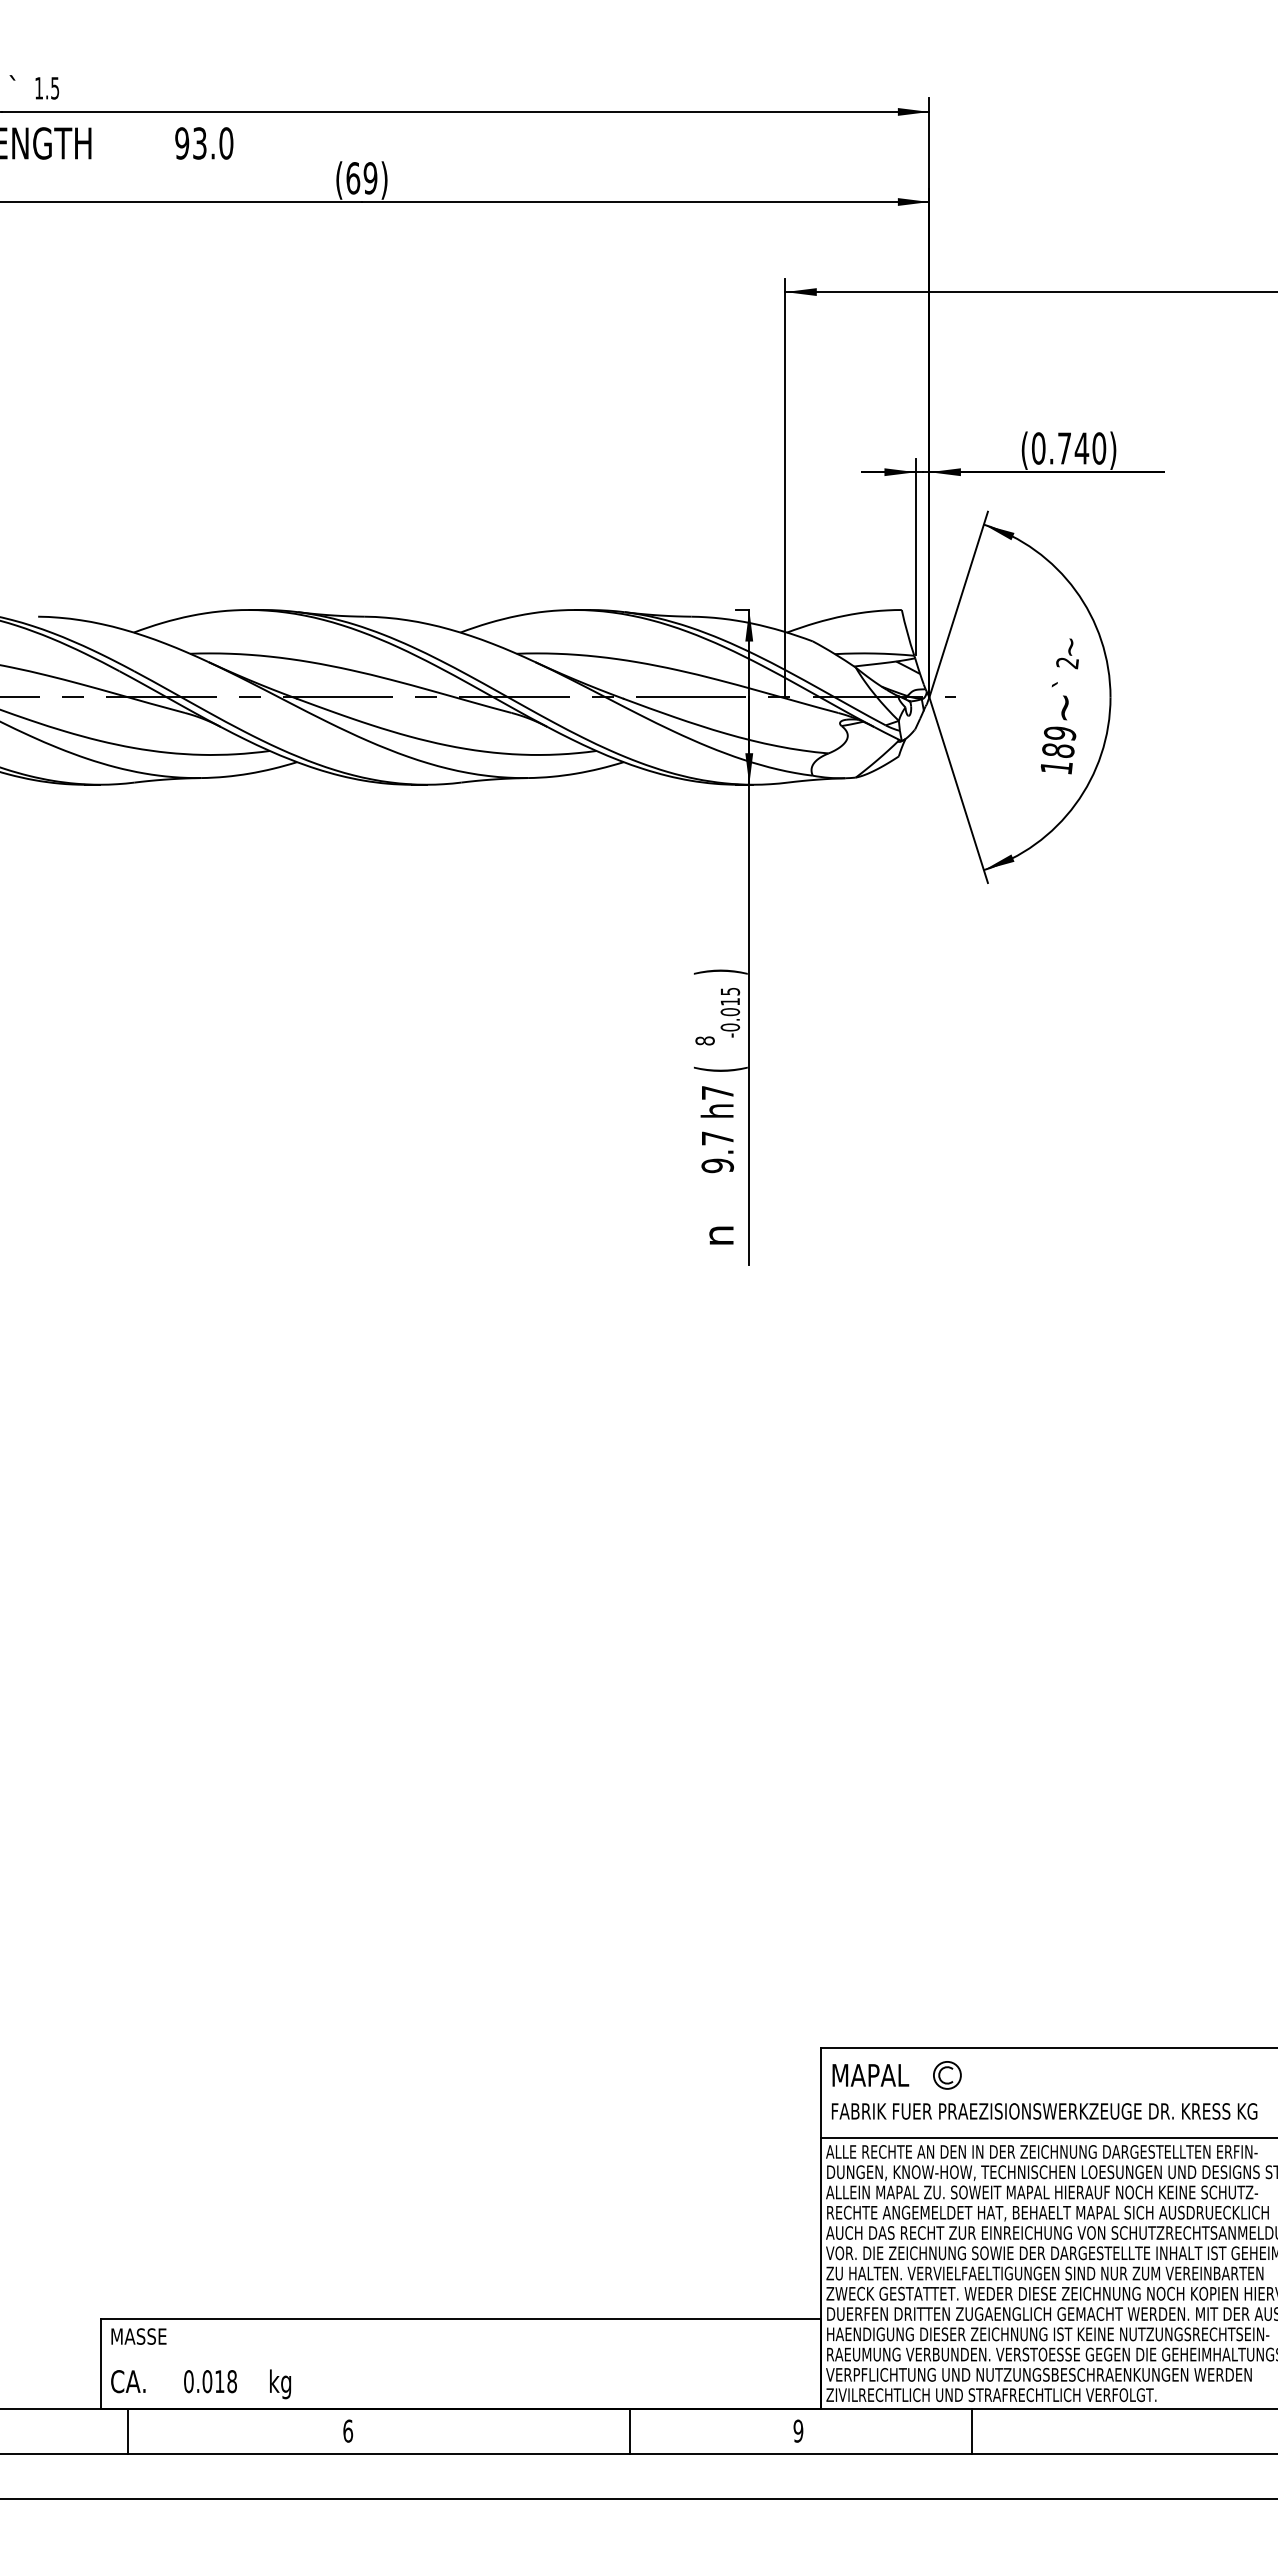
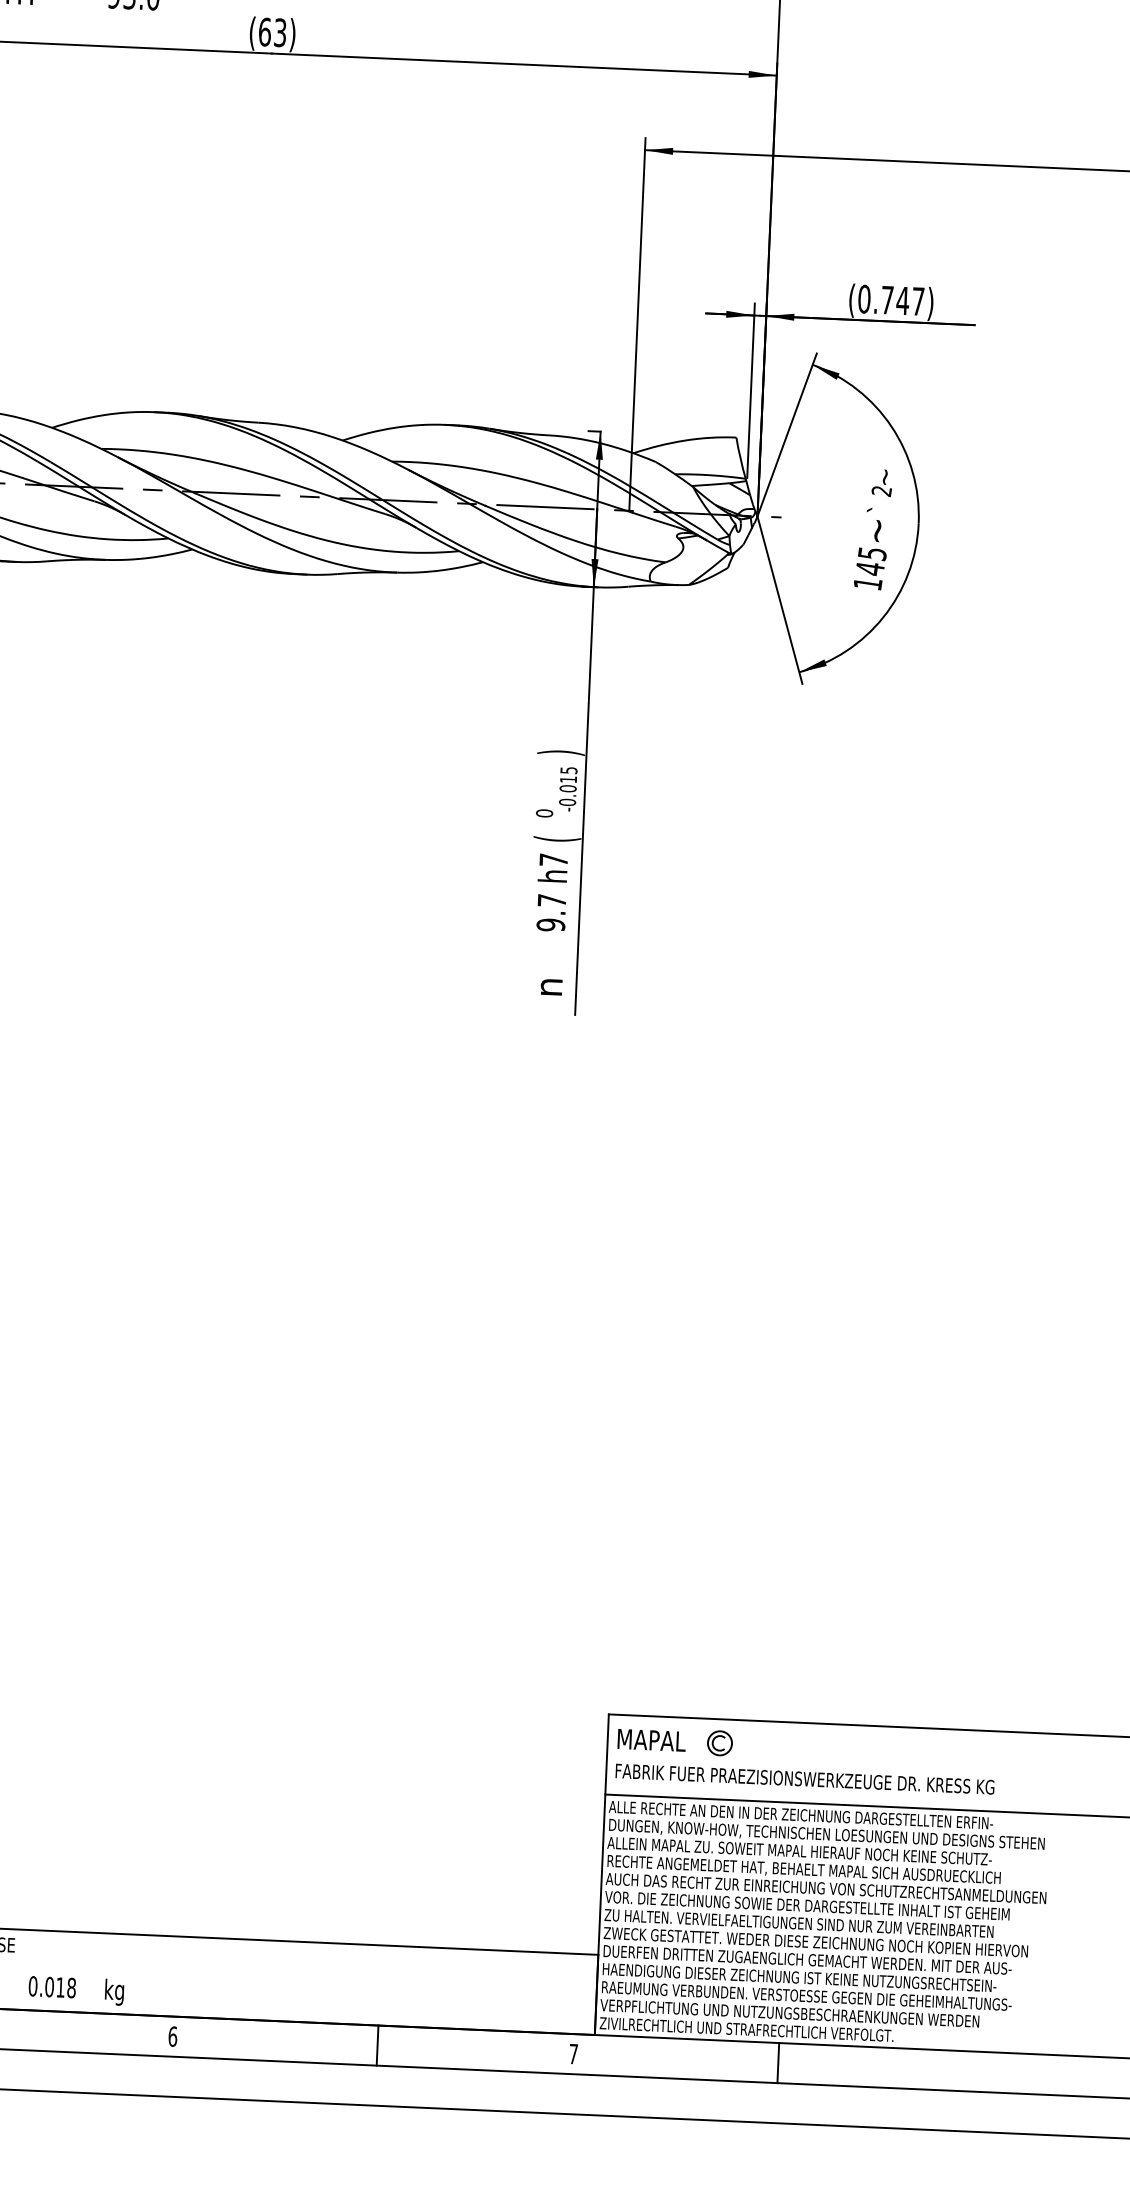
text: (370, 178) -> (280, 32), (69) -> (63)
text: (1099, 448) -> (918, 301), (0.740) -> (0.747)
text: (1059, 742) -> (871, 561), 189 -> 145
text: (704, 1040) -> (544, 813), 8 -> 0
line: (630, 2430) -> (377, 2045), moved
text: (798, 2430) -> (573, 2053), 9 -> 7
line: (972, 2430) -> (778, 2062), moved

